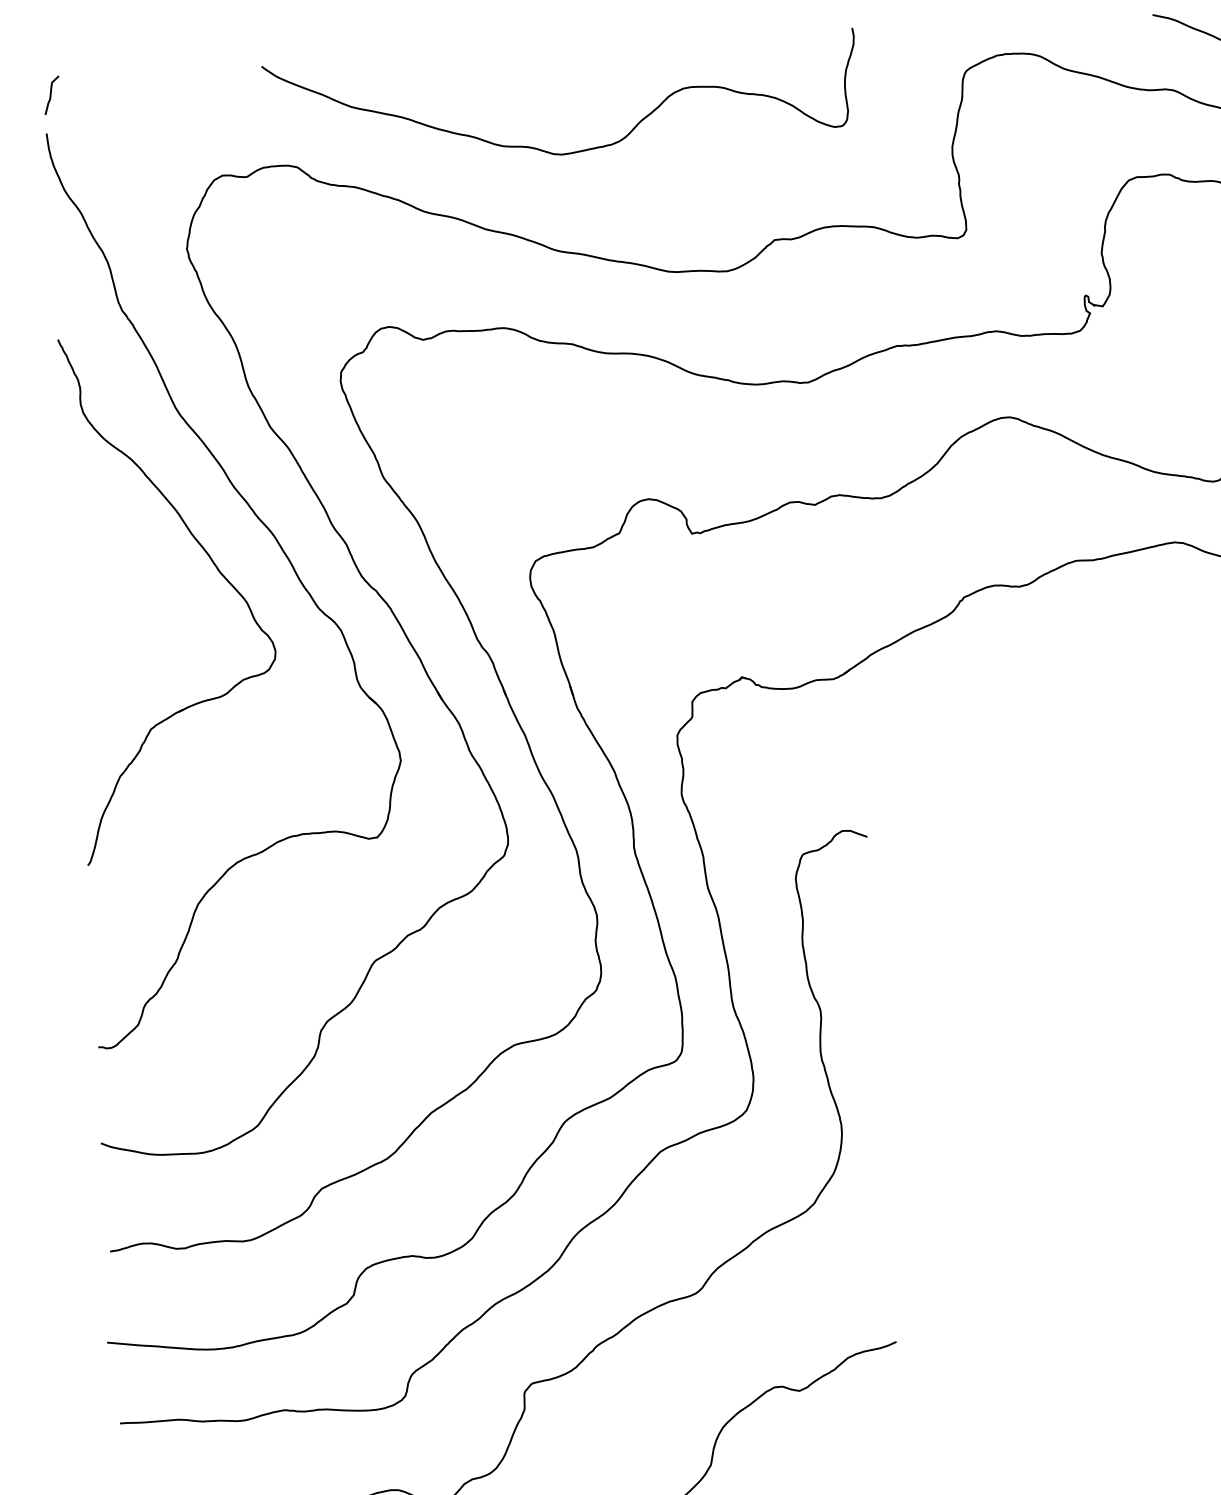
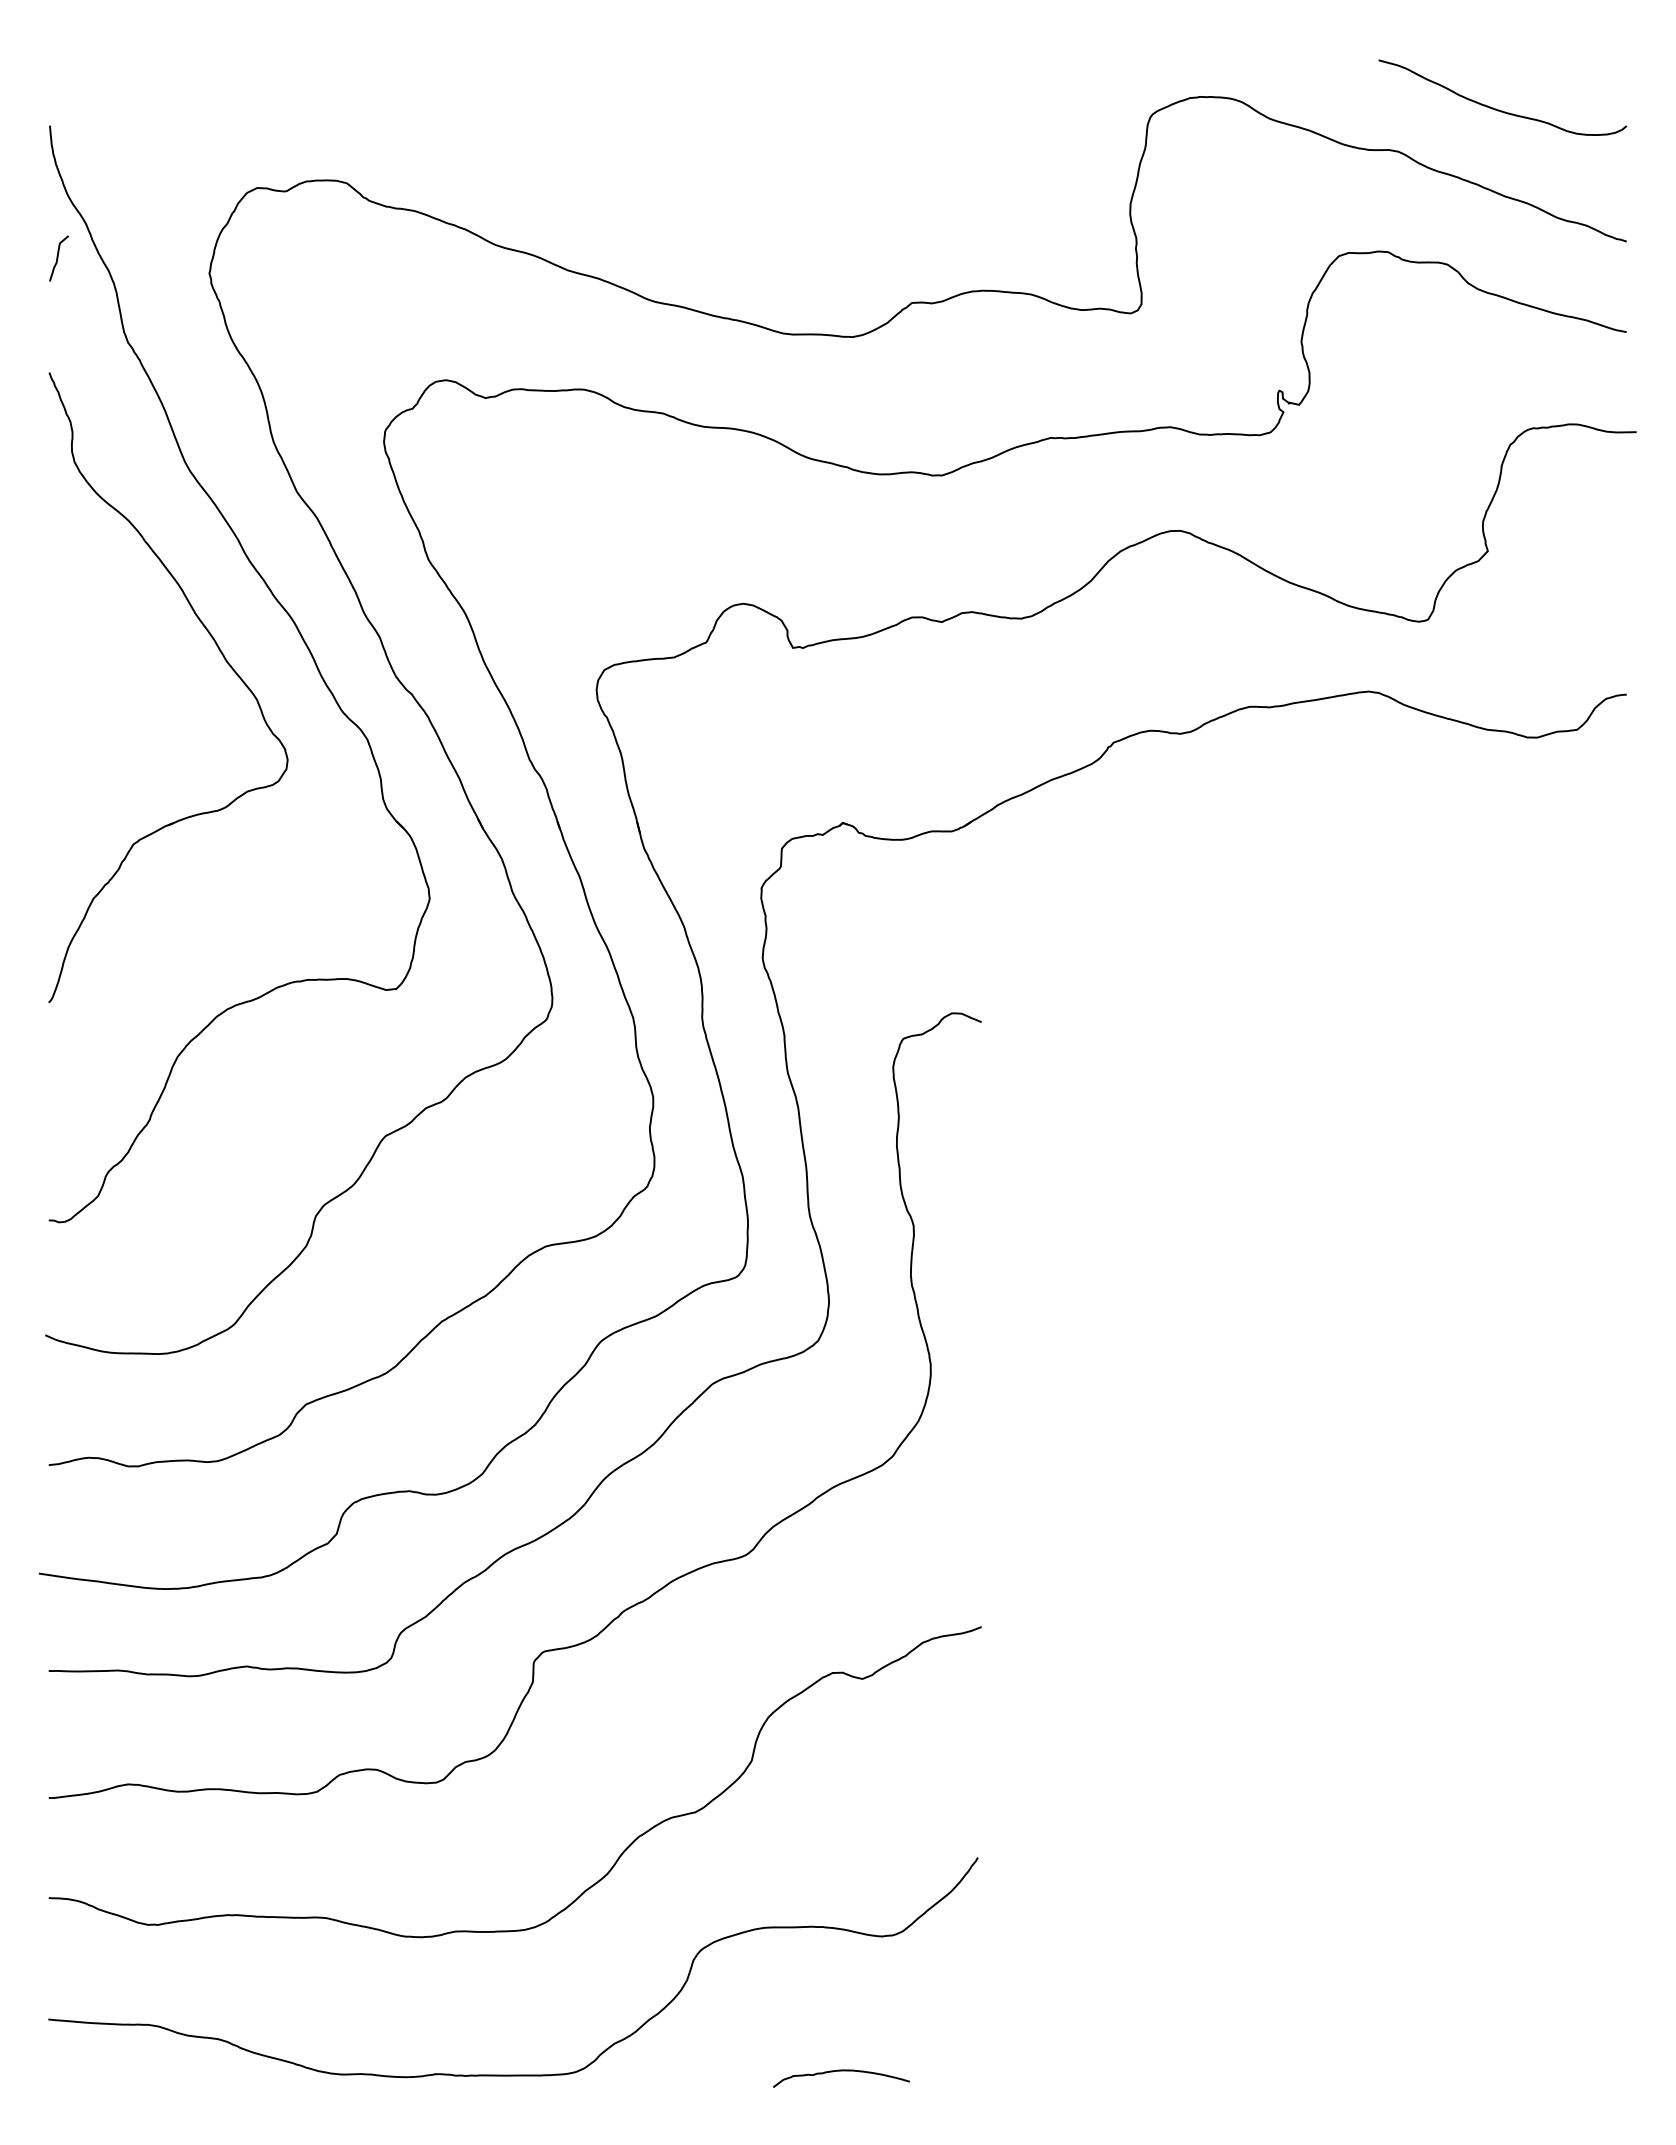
curve: (51, 95) -> (58, 258), moved
curve: (548, 151) -> (647, 181), removed

